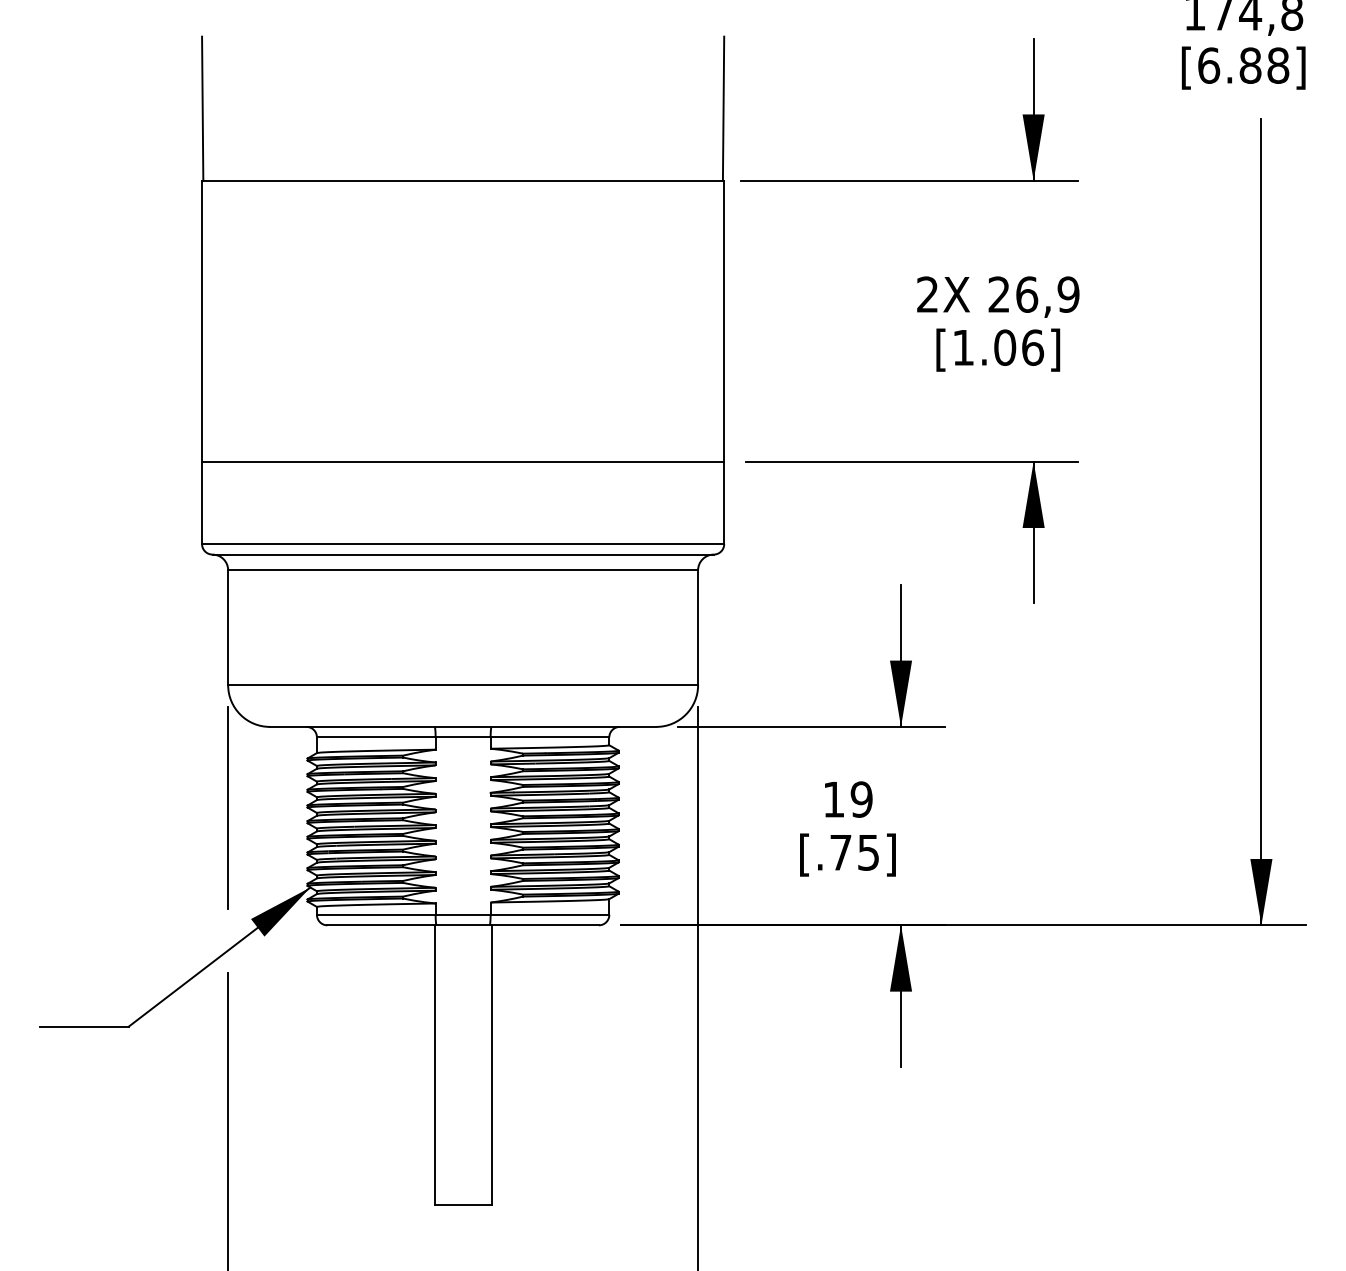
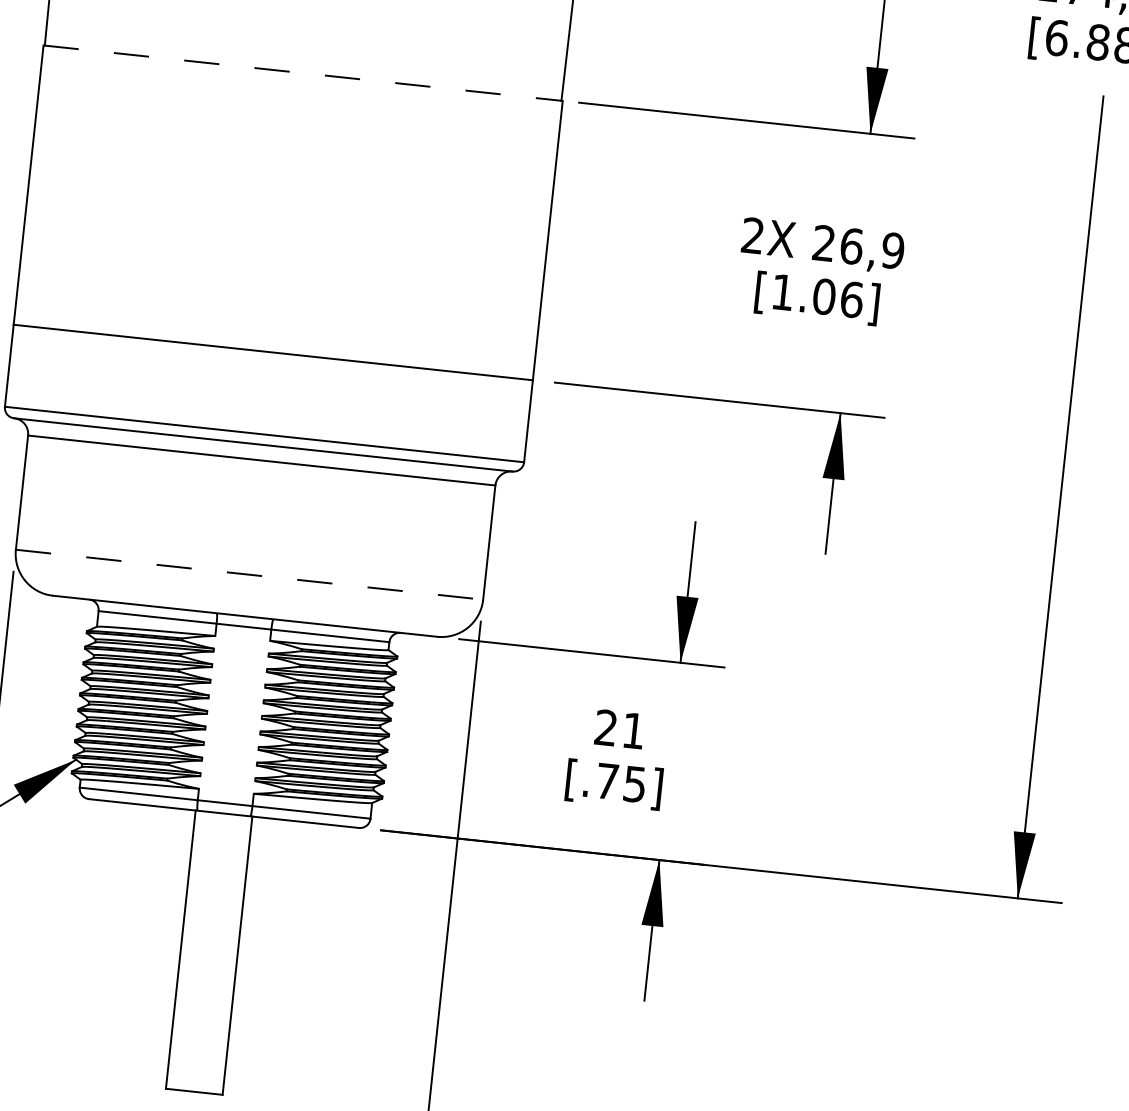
line: (463, 180) -> (303, 72), solid -> dashed
line: (463, 685) -> (249, 575), solid -> dashed
text: (847, 799) -> (619, 729), 19 -> 21

